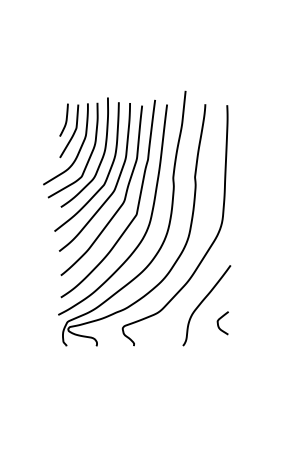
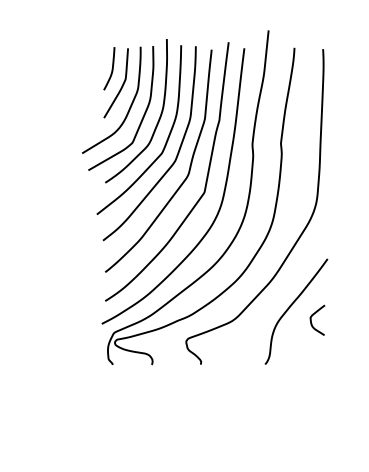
curve: (219, 325) -> (312, 323), moved

